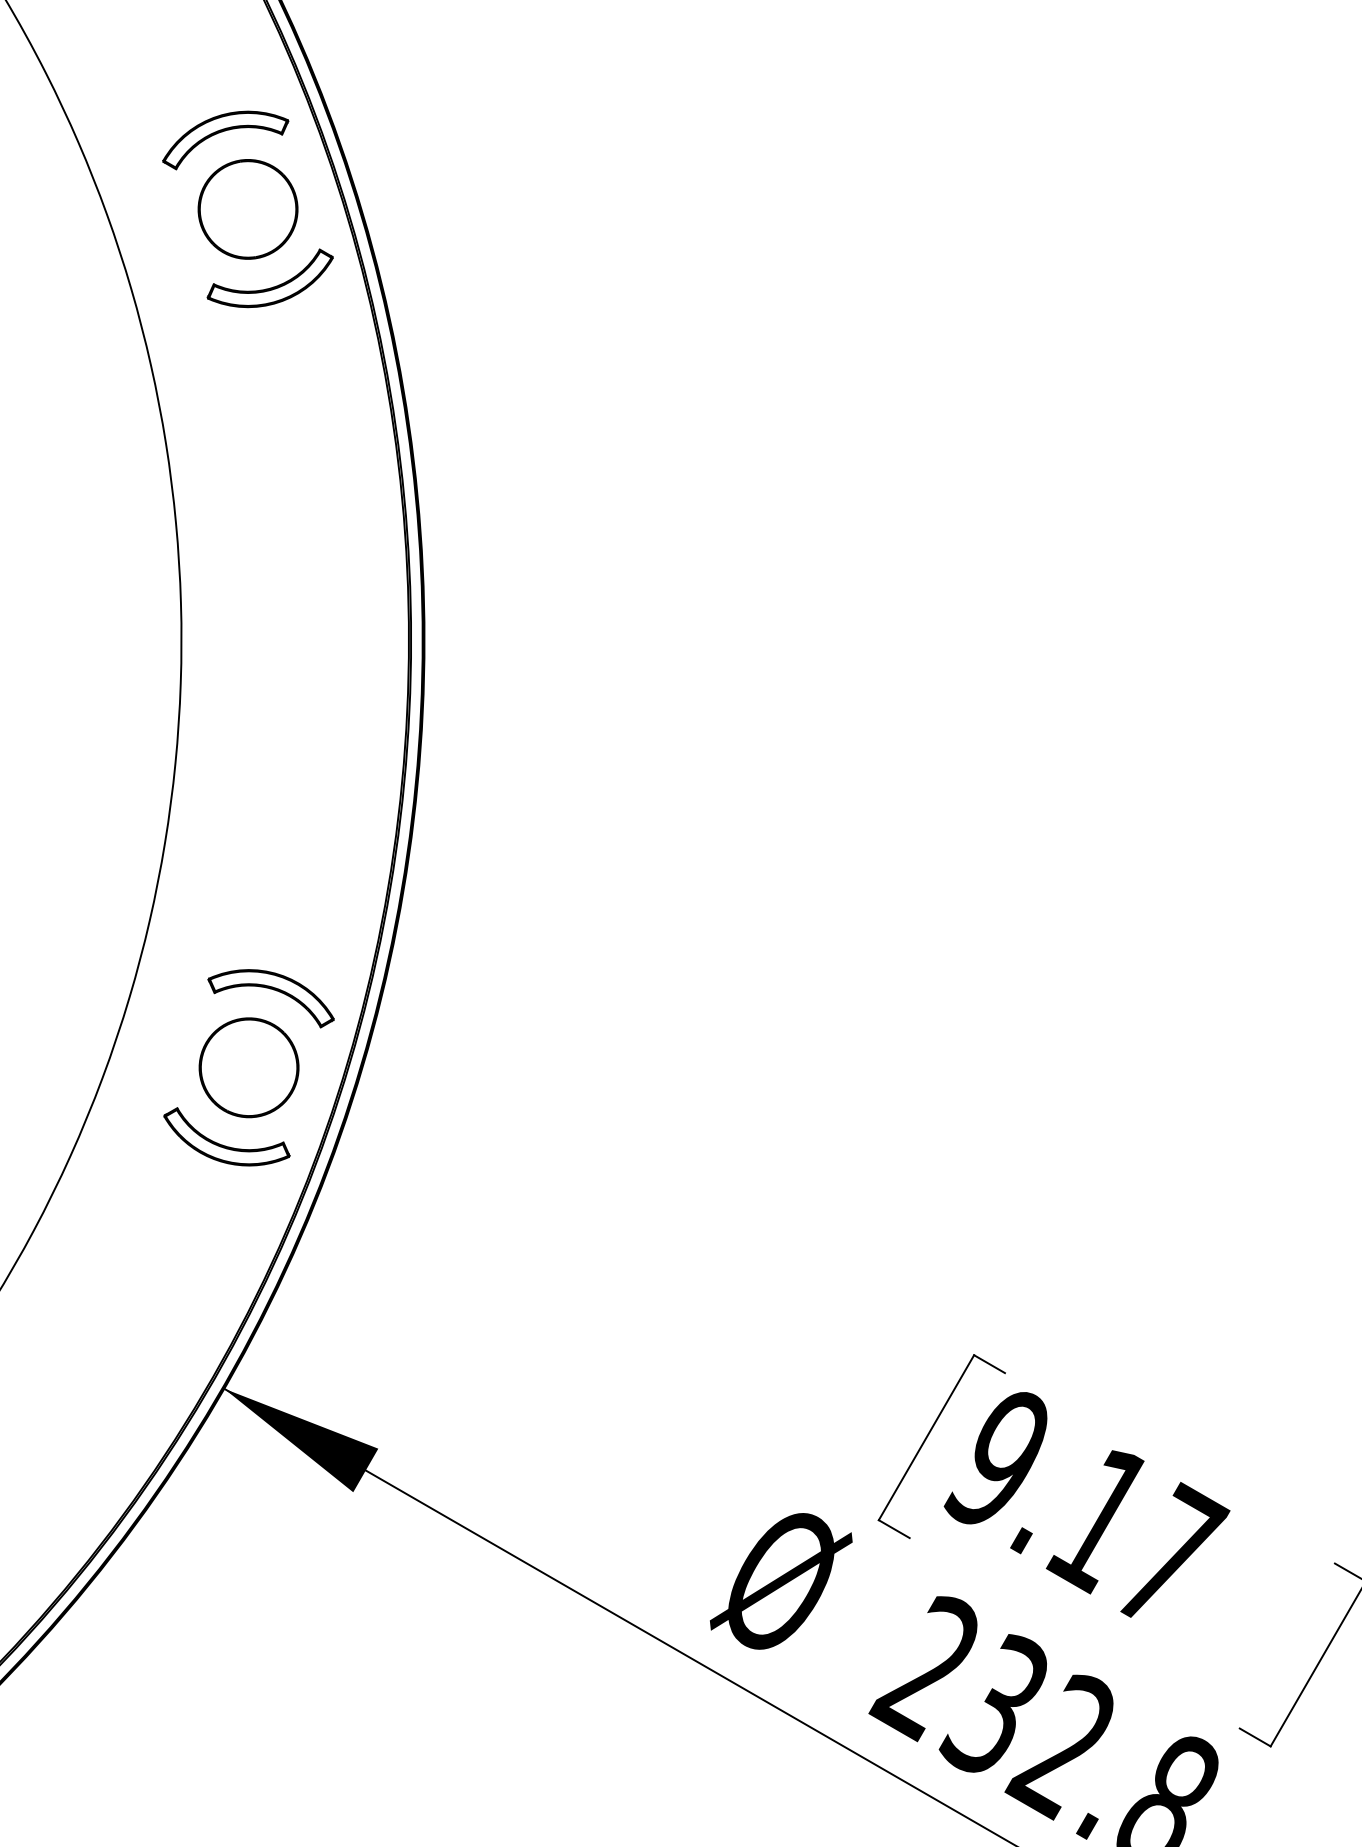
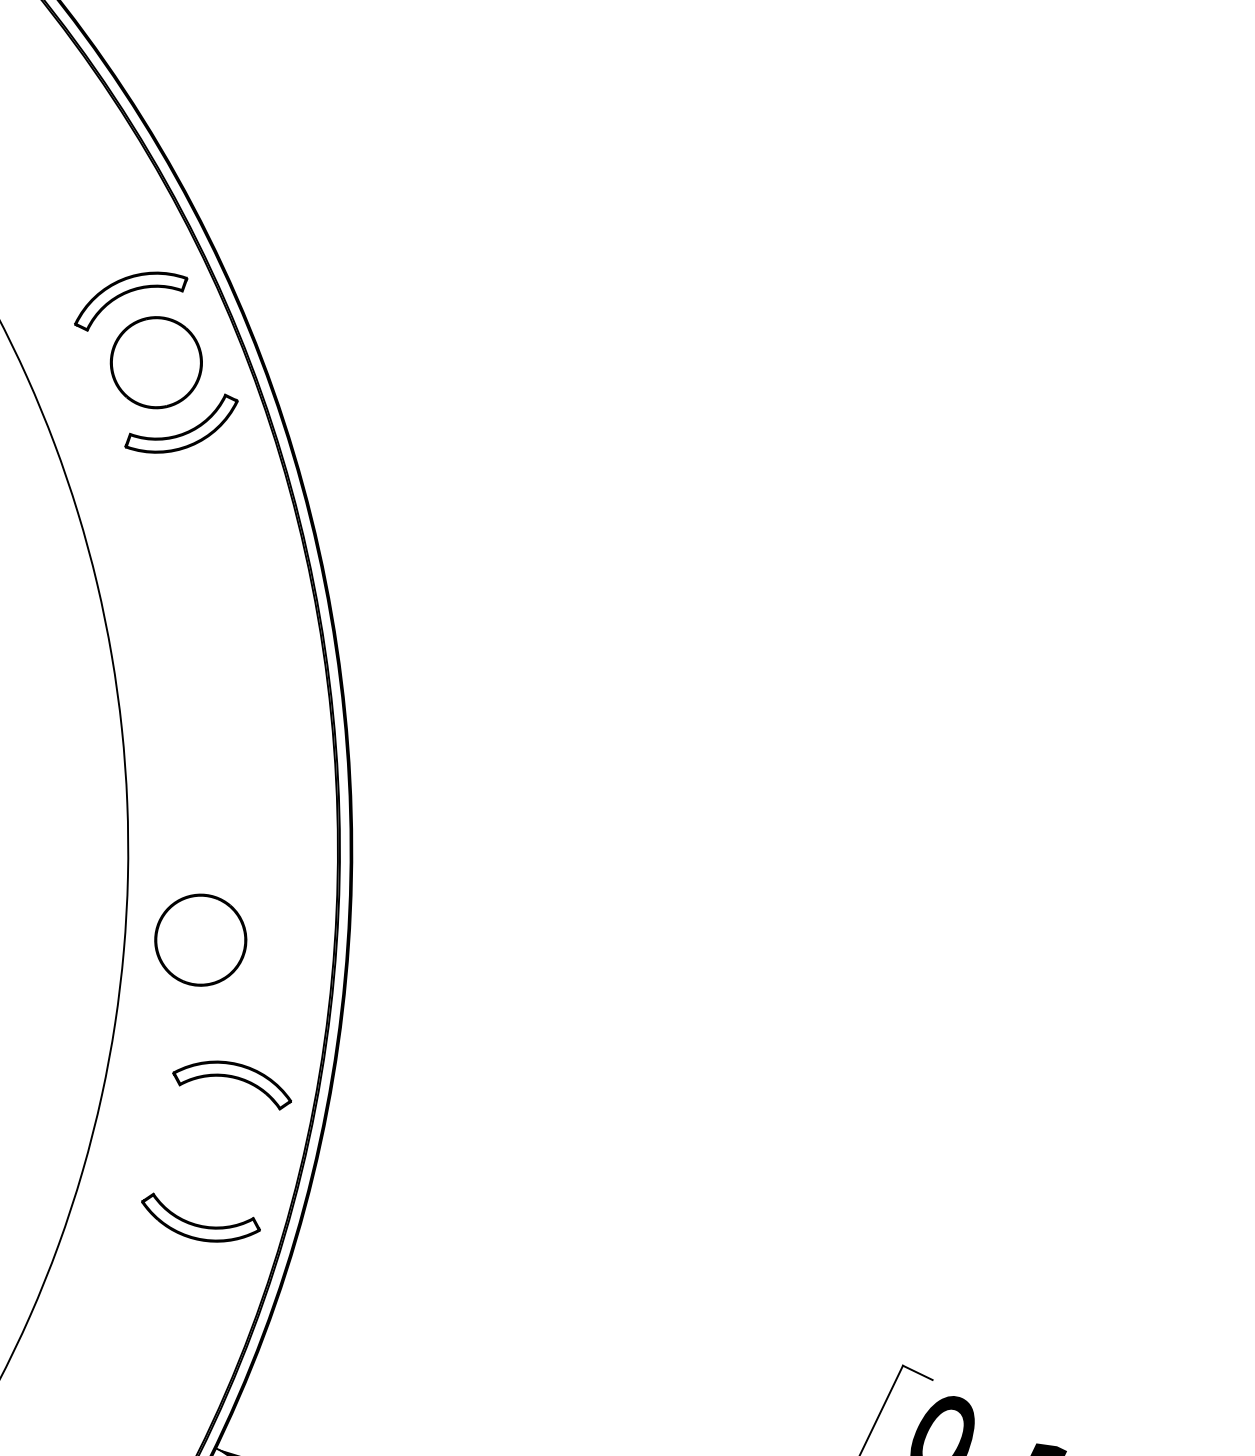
part: (248, 1067) -> (200, 939), moved

